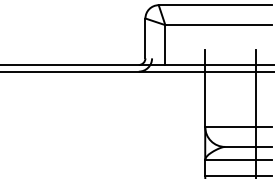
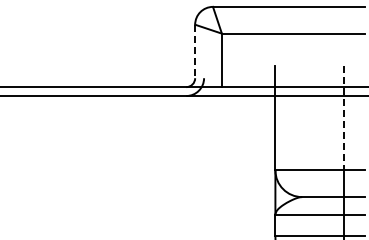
line: (145, 38) -> (195, 51), solid -> dashed
line: (255, 88) -> (343, 118), solid -> dashed

